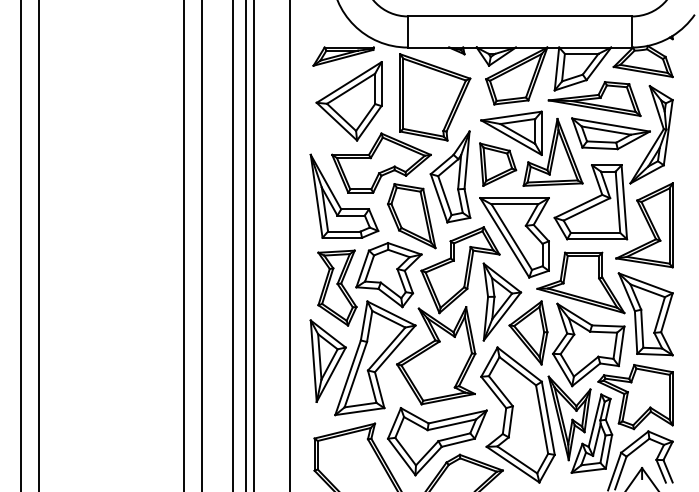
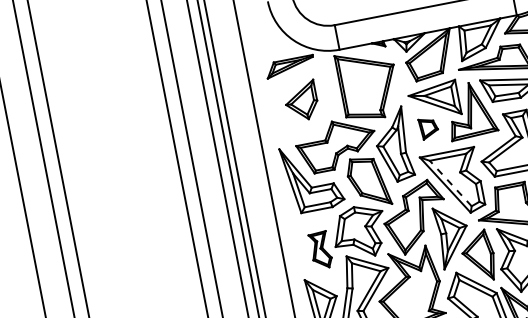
part: (348, 101) -> (300, 101), size x0.6
part: (498, 164) -> (429, 128), size x0.6
line: (511, 236) -> (450, 183), solid -> dashed
part: (337, 287) -> (320, 250), size x0.6

